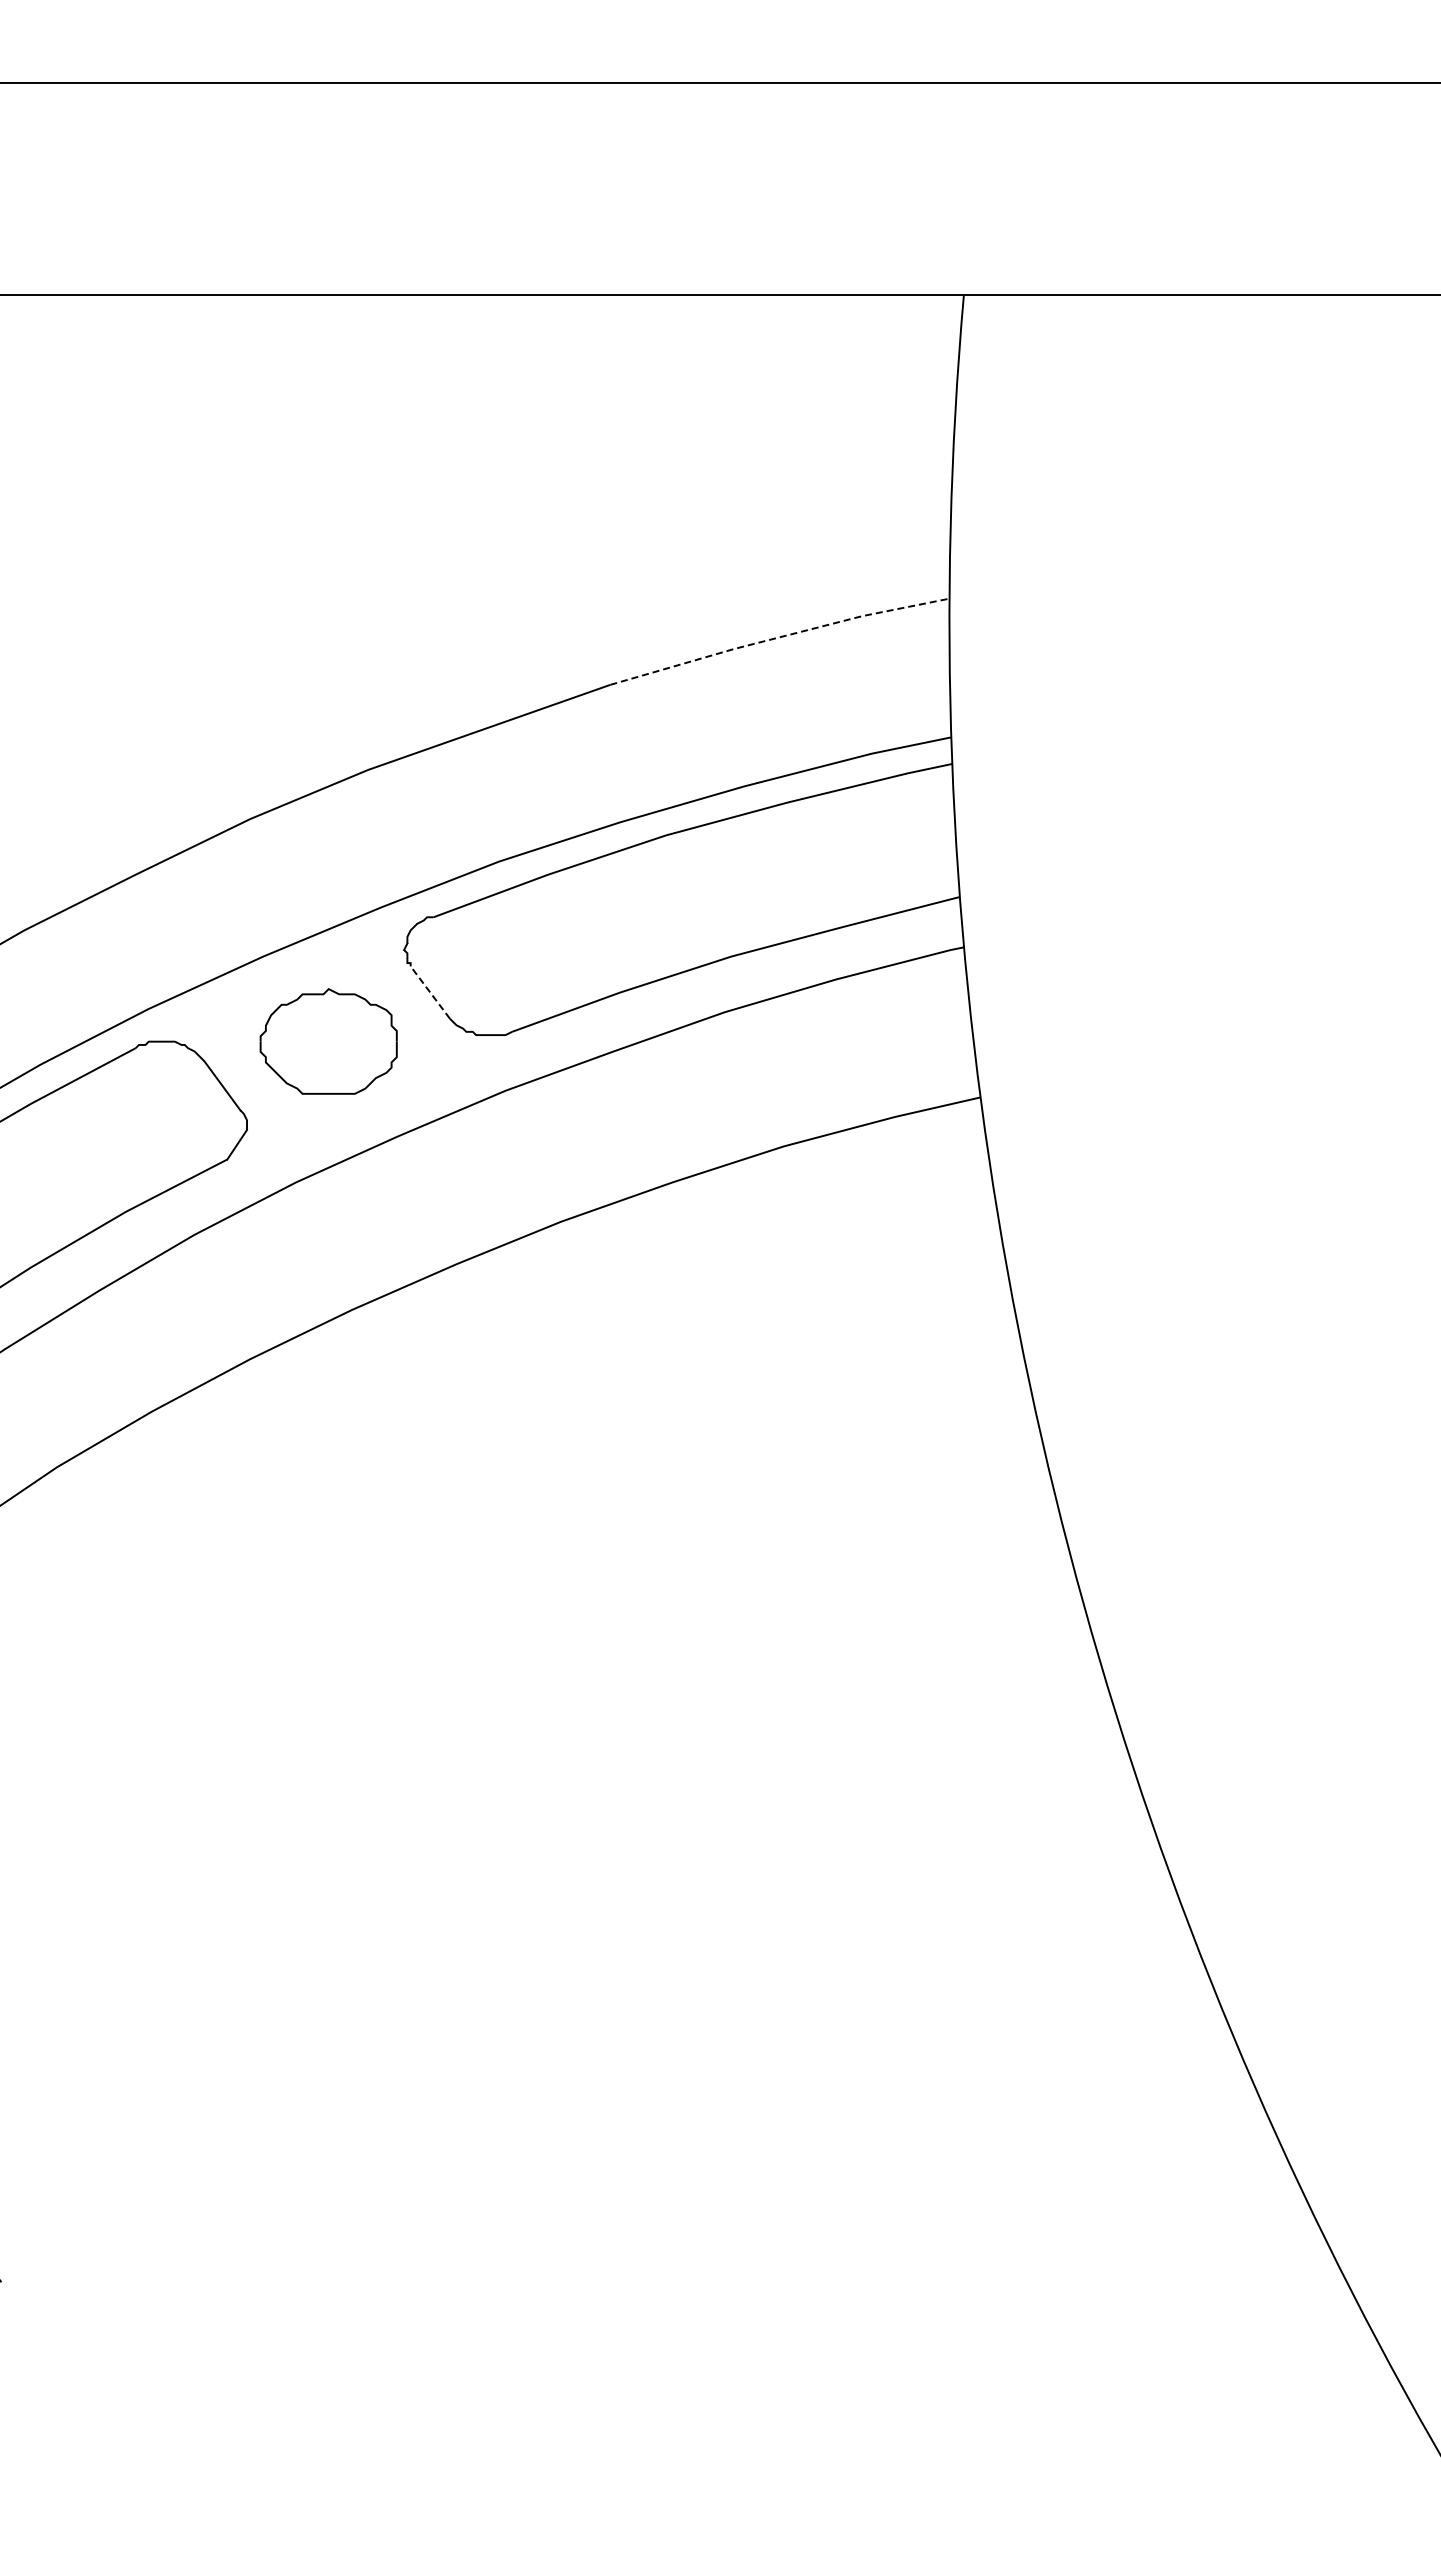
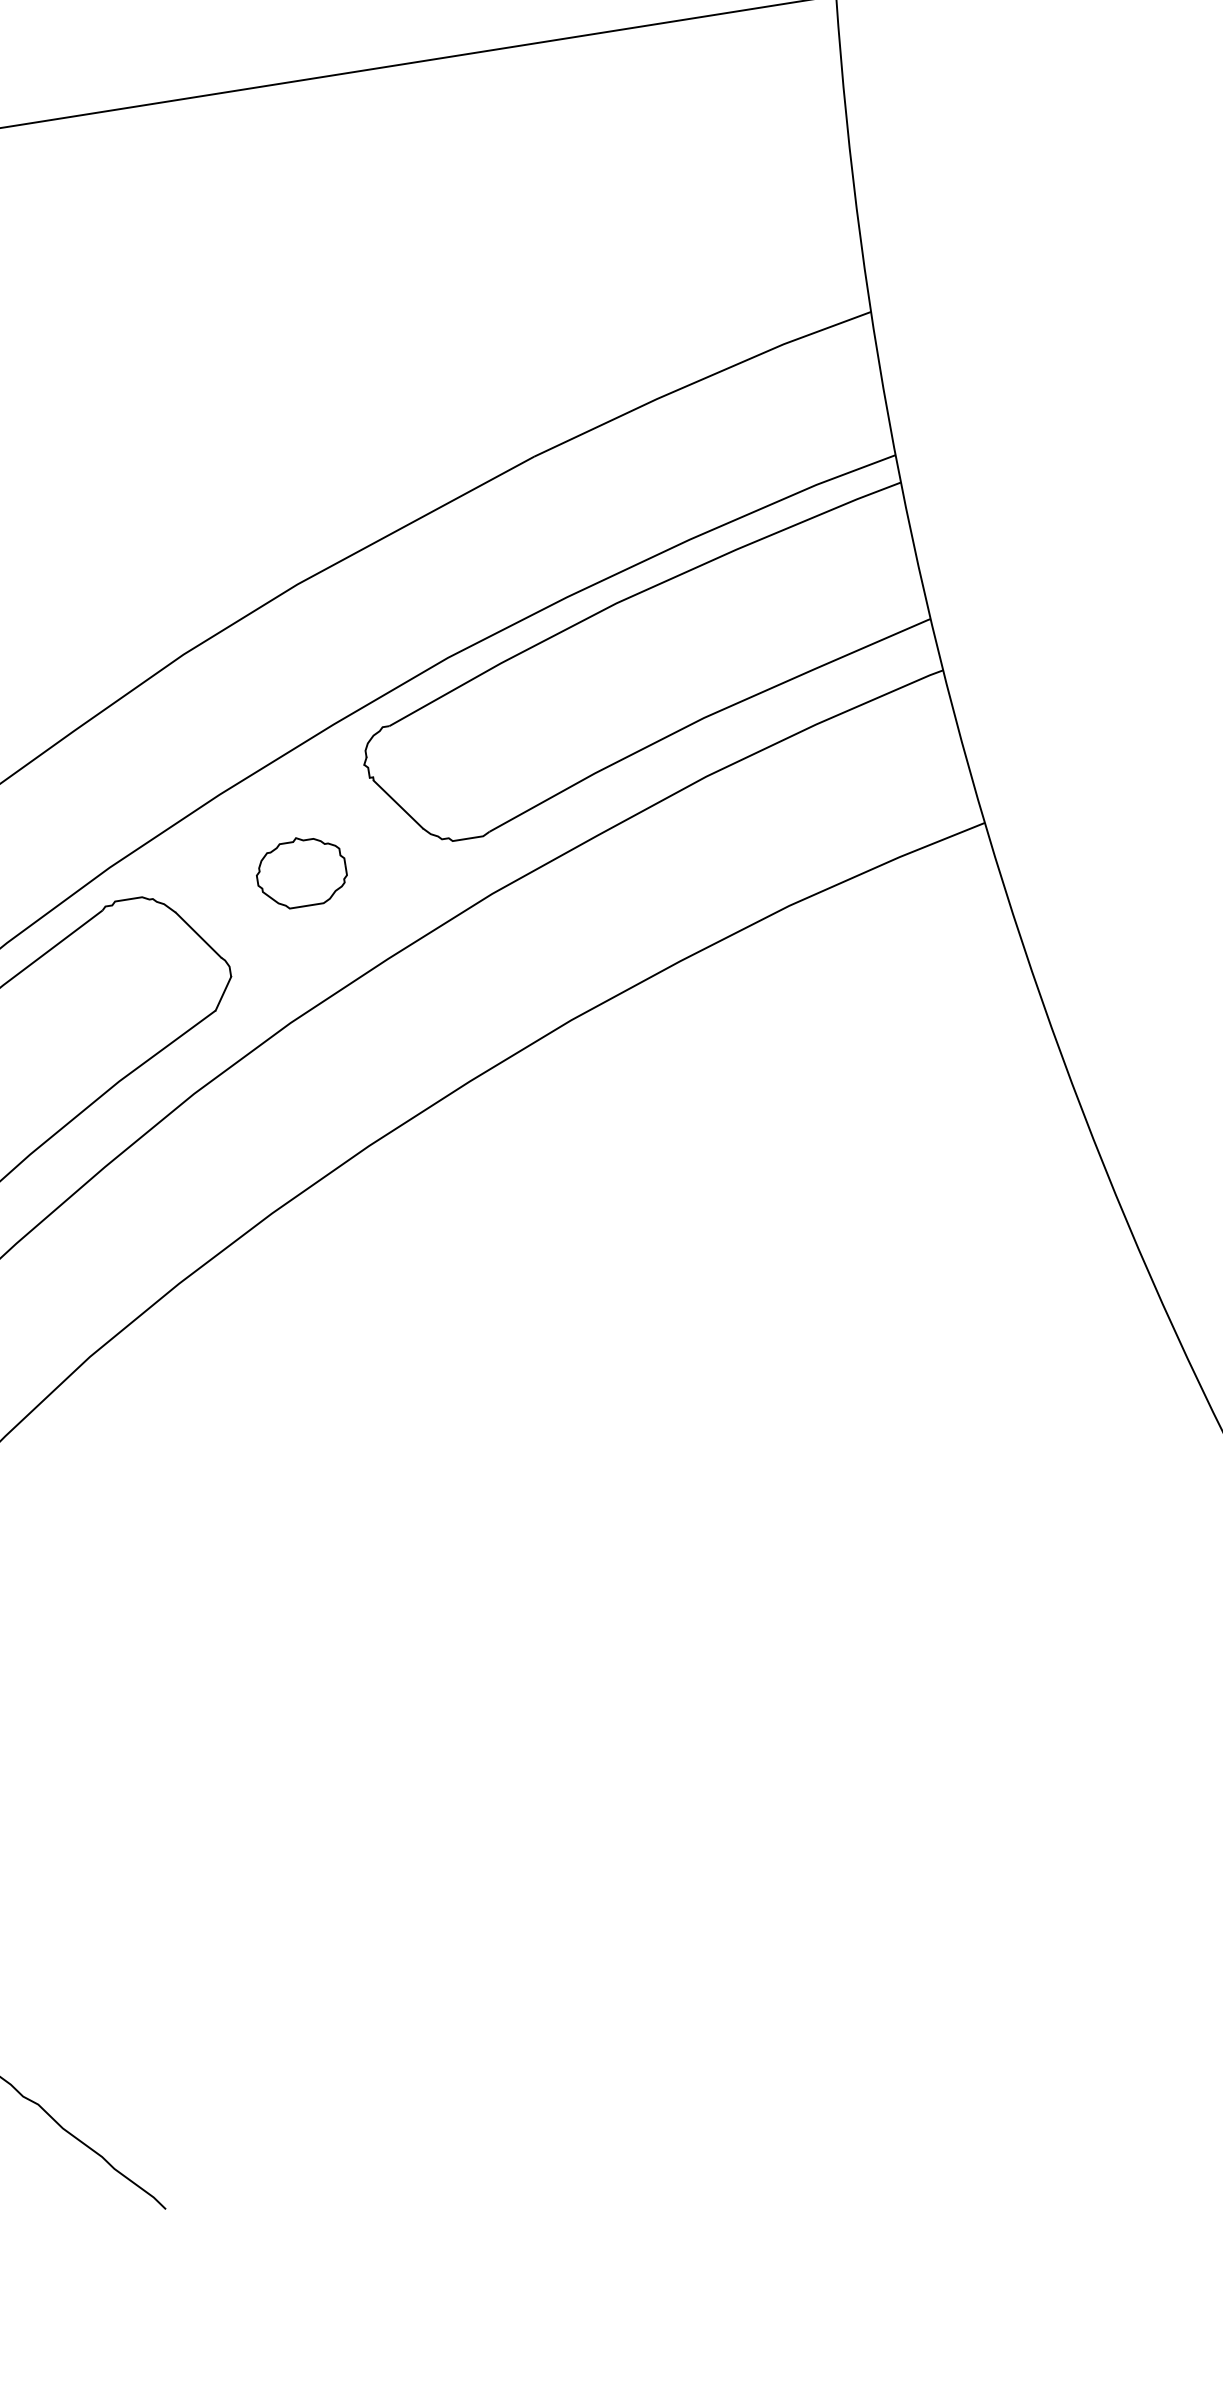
line: (779, 637) -> (701, 379), dashed -> solid
line: (430, 992) -> (398, 804), dashed -> solid
part: (328, 1041) -> (301, 871), size x0.62

